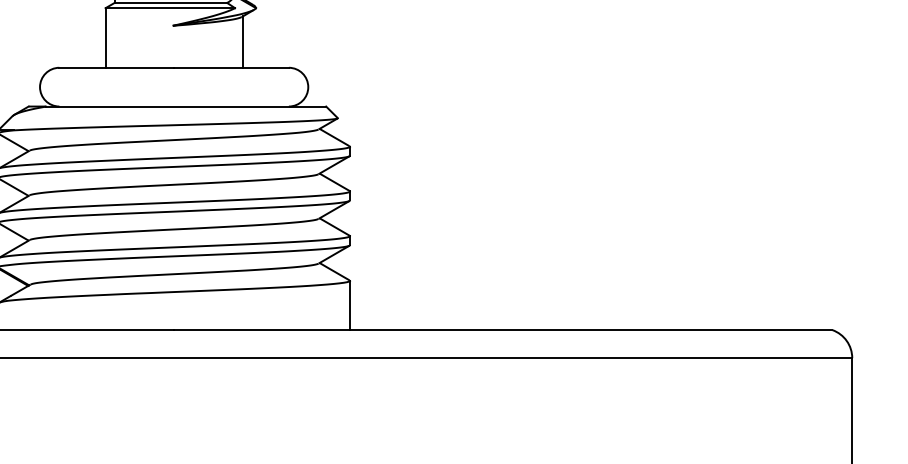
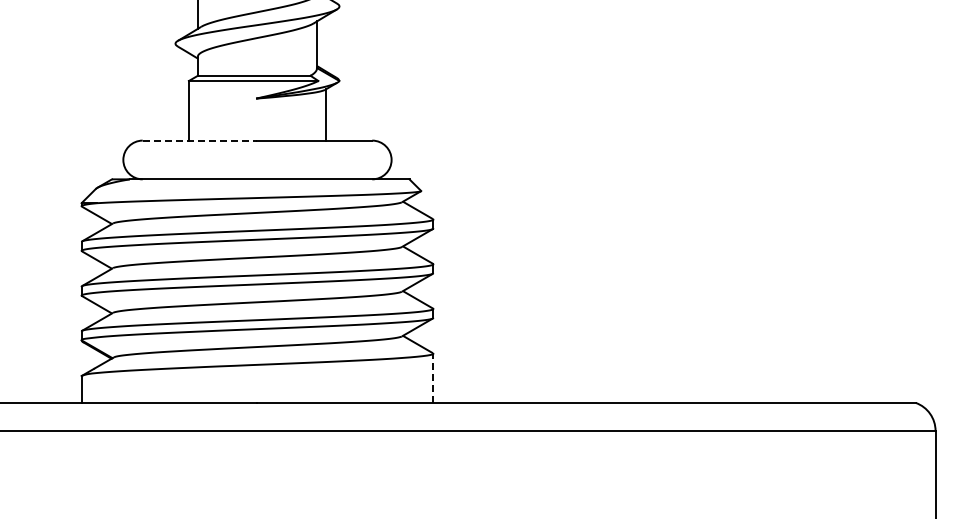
line: (117, 67) -> (200, 140), solid -> dashed
line: (350, 305) -> (433, 378), solid -> dashed

